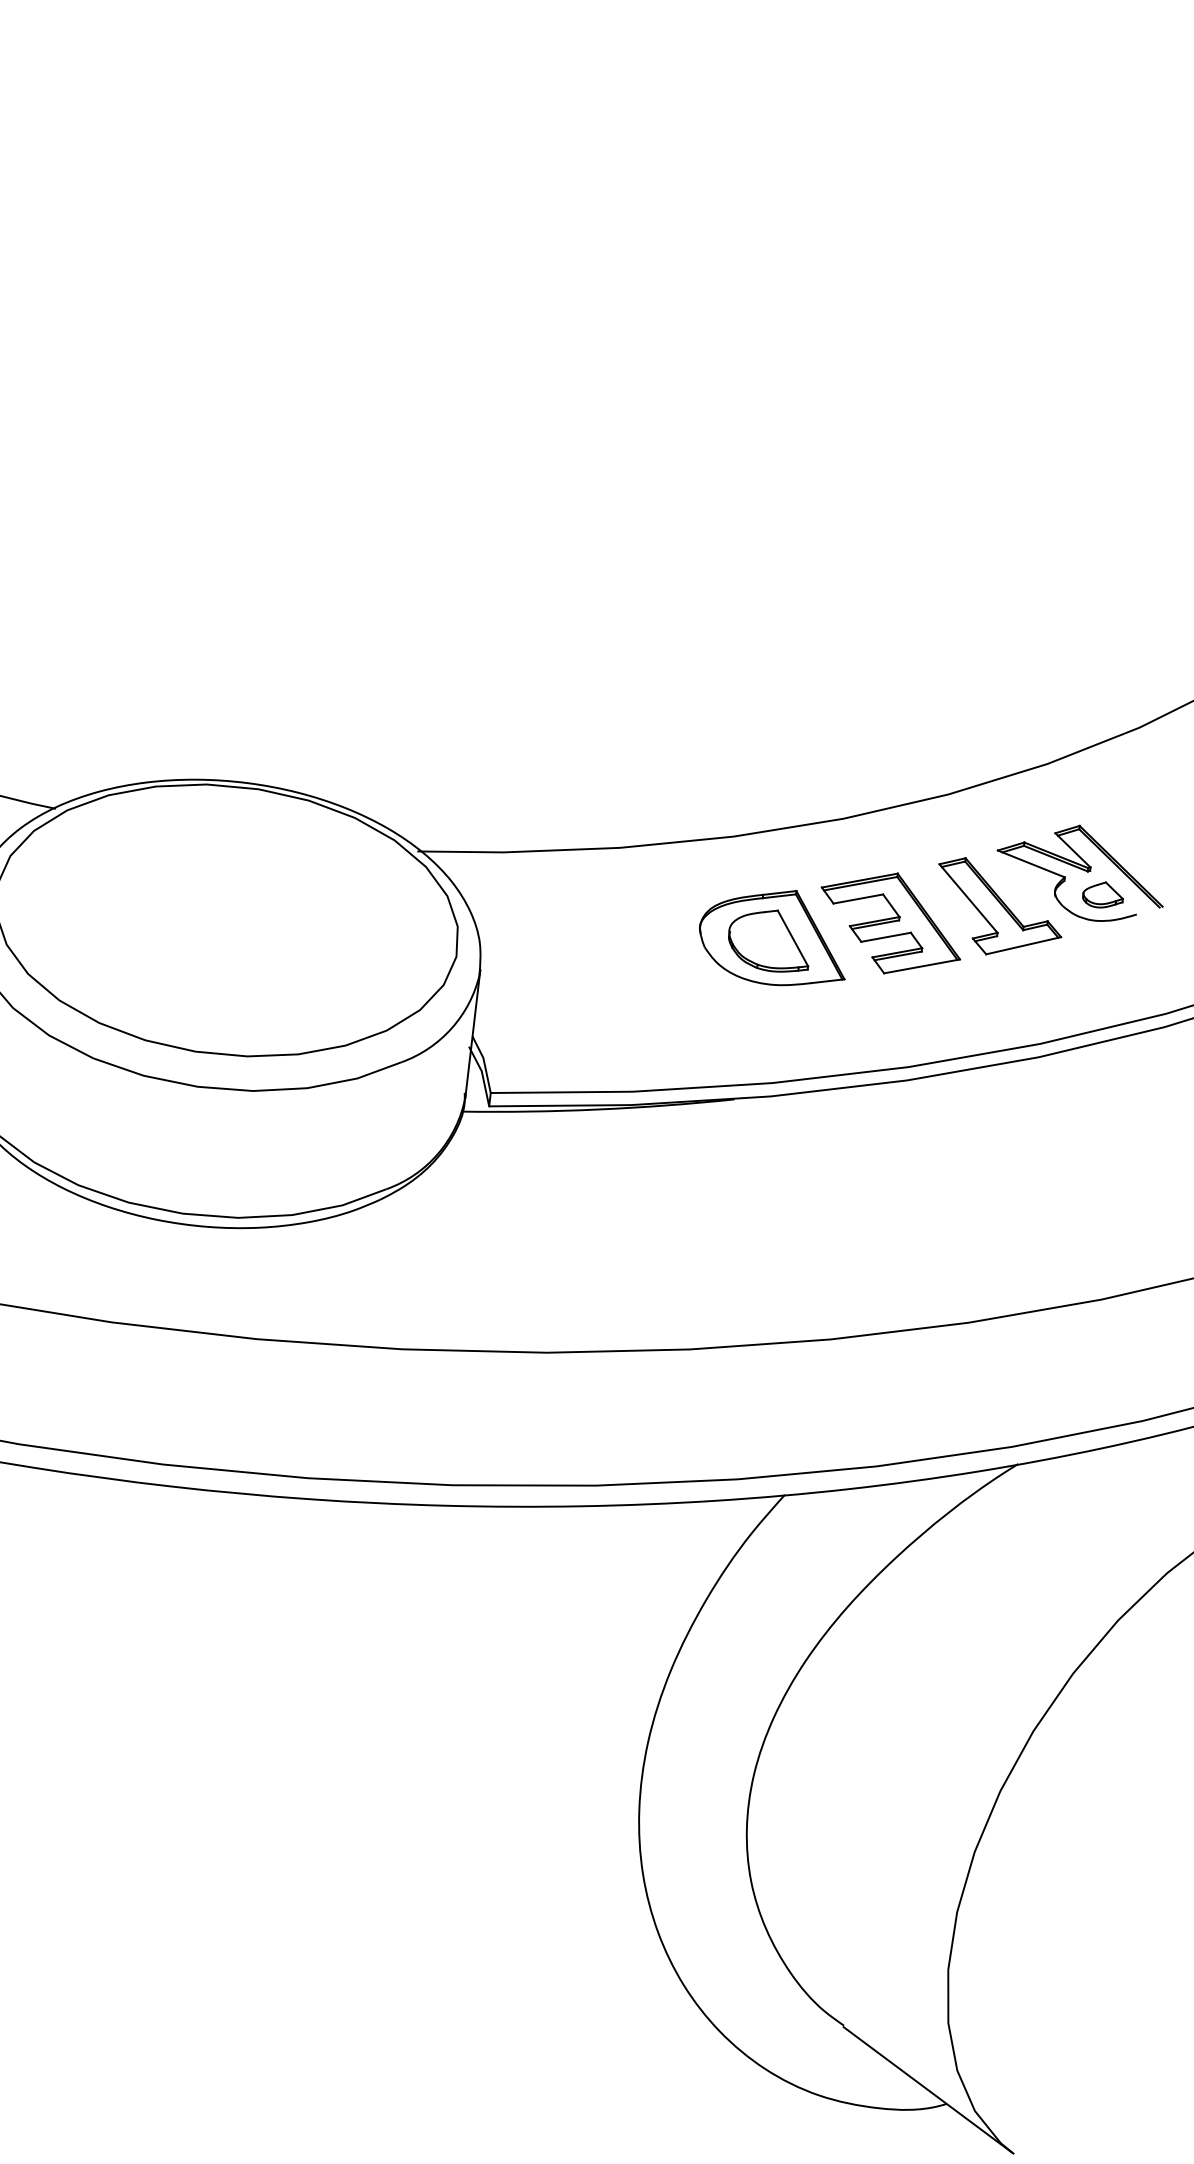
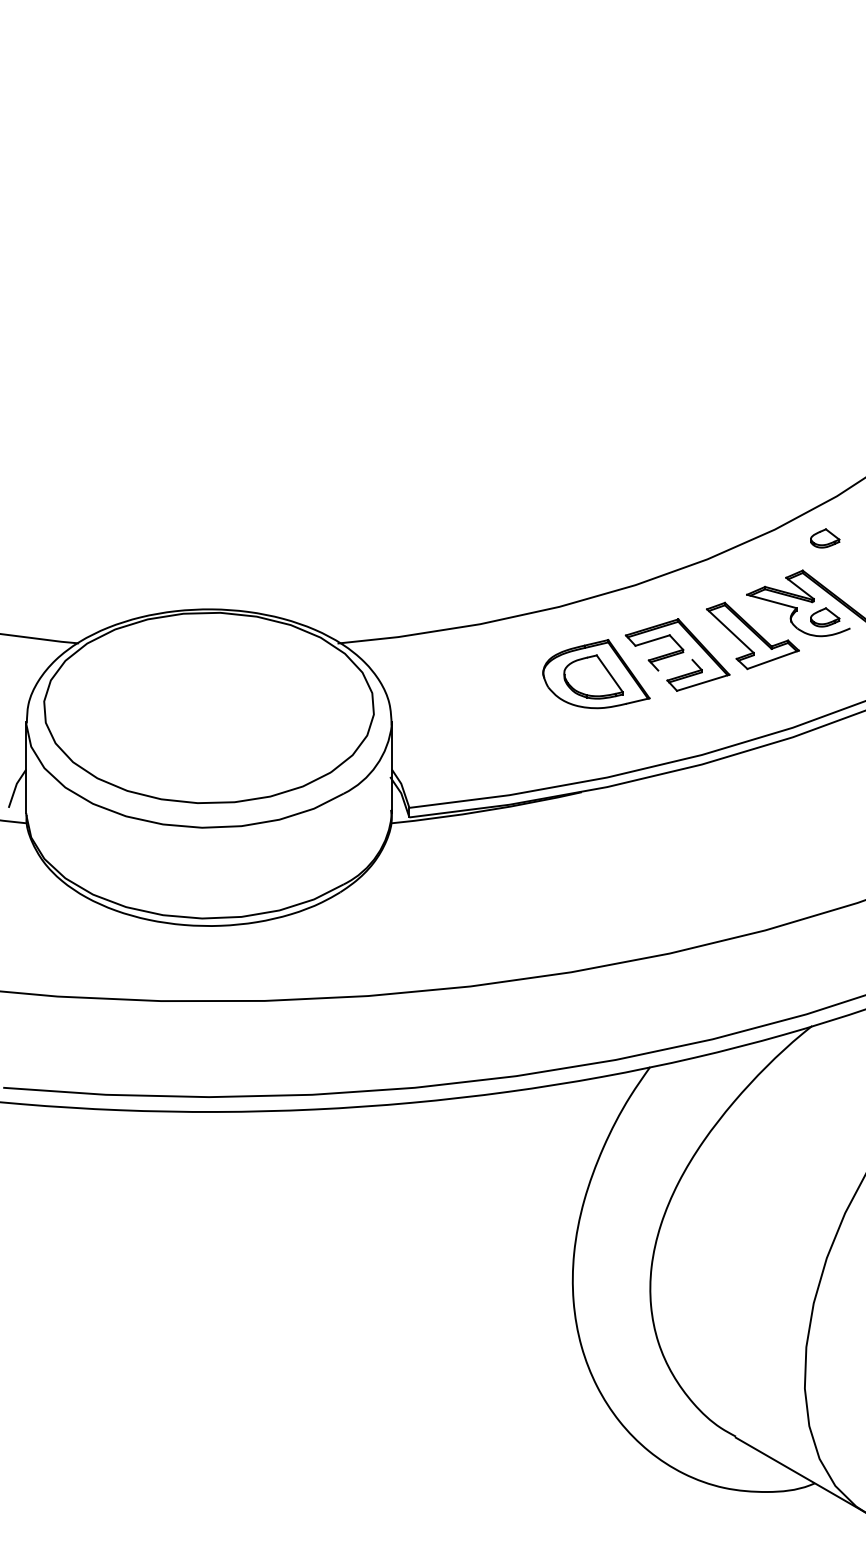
part: (1116, 784) -> (825, 538), added
line: (886, 937) -> (675, 665), removed

